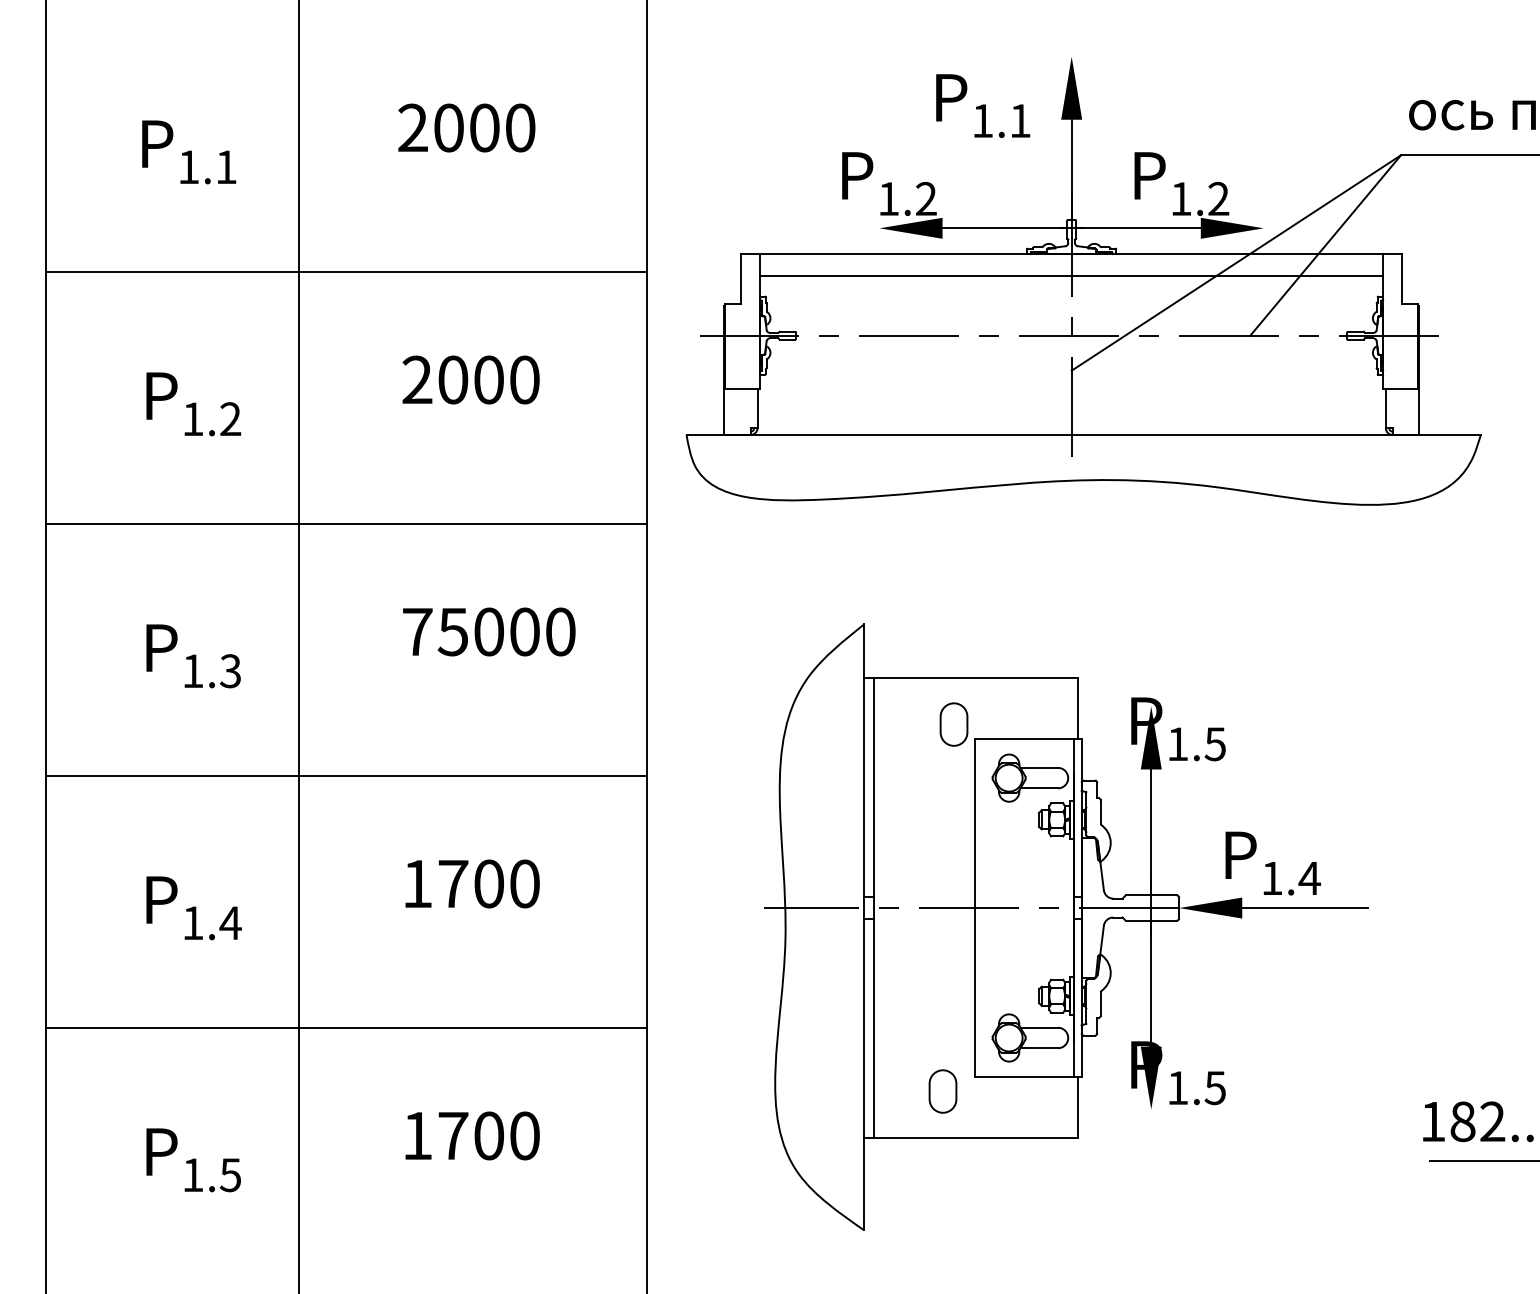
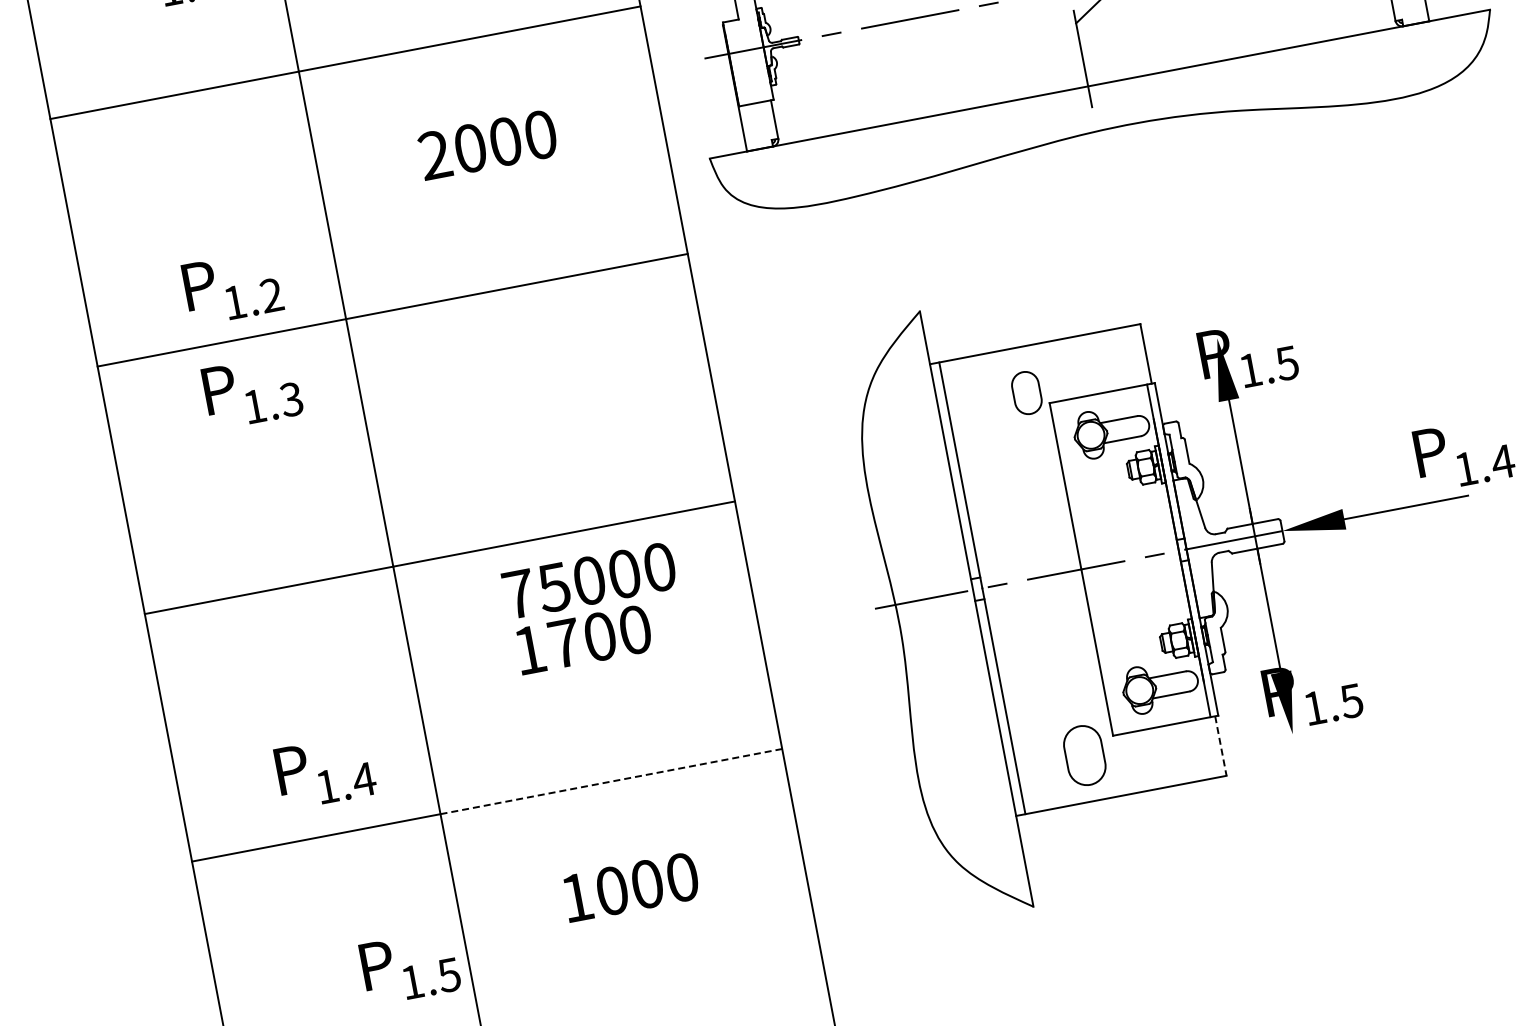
text: (193, 404) -> (232, 287), moved
text: (489, 631) -> (589, 580), moved
text: (193, 656) -> (252, 392), moved
text: (1273, 863) -> (1464, 454), moved
text: (193, 908) -> (324, 772), moved
line: (473, 1028) -> (611, 781), solid -> dashed
part: (942, 1091) -> (1084, 755), size x1.4
line: (1078, 1108) -> (1221, 746), solid -> dashed
text: (453, 1135) -> (612, 890), 1700 -> 1000
text: (193, 1160) -> (410, 967), moved

